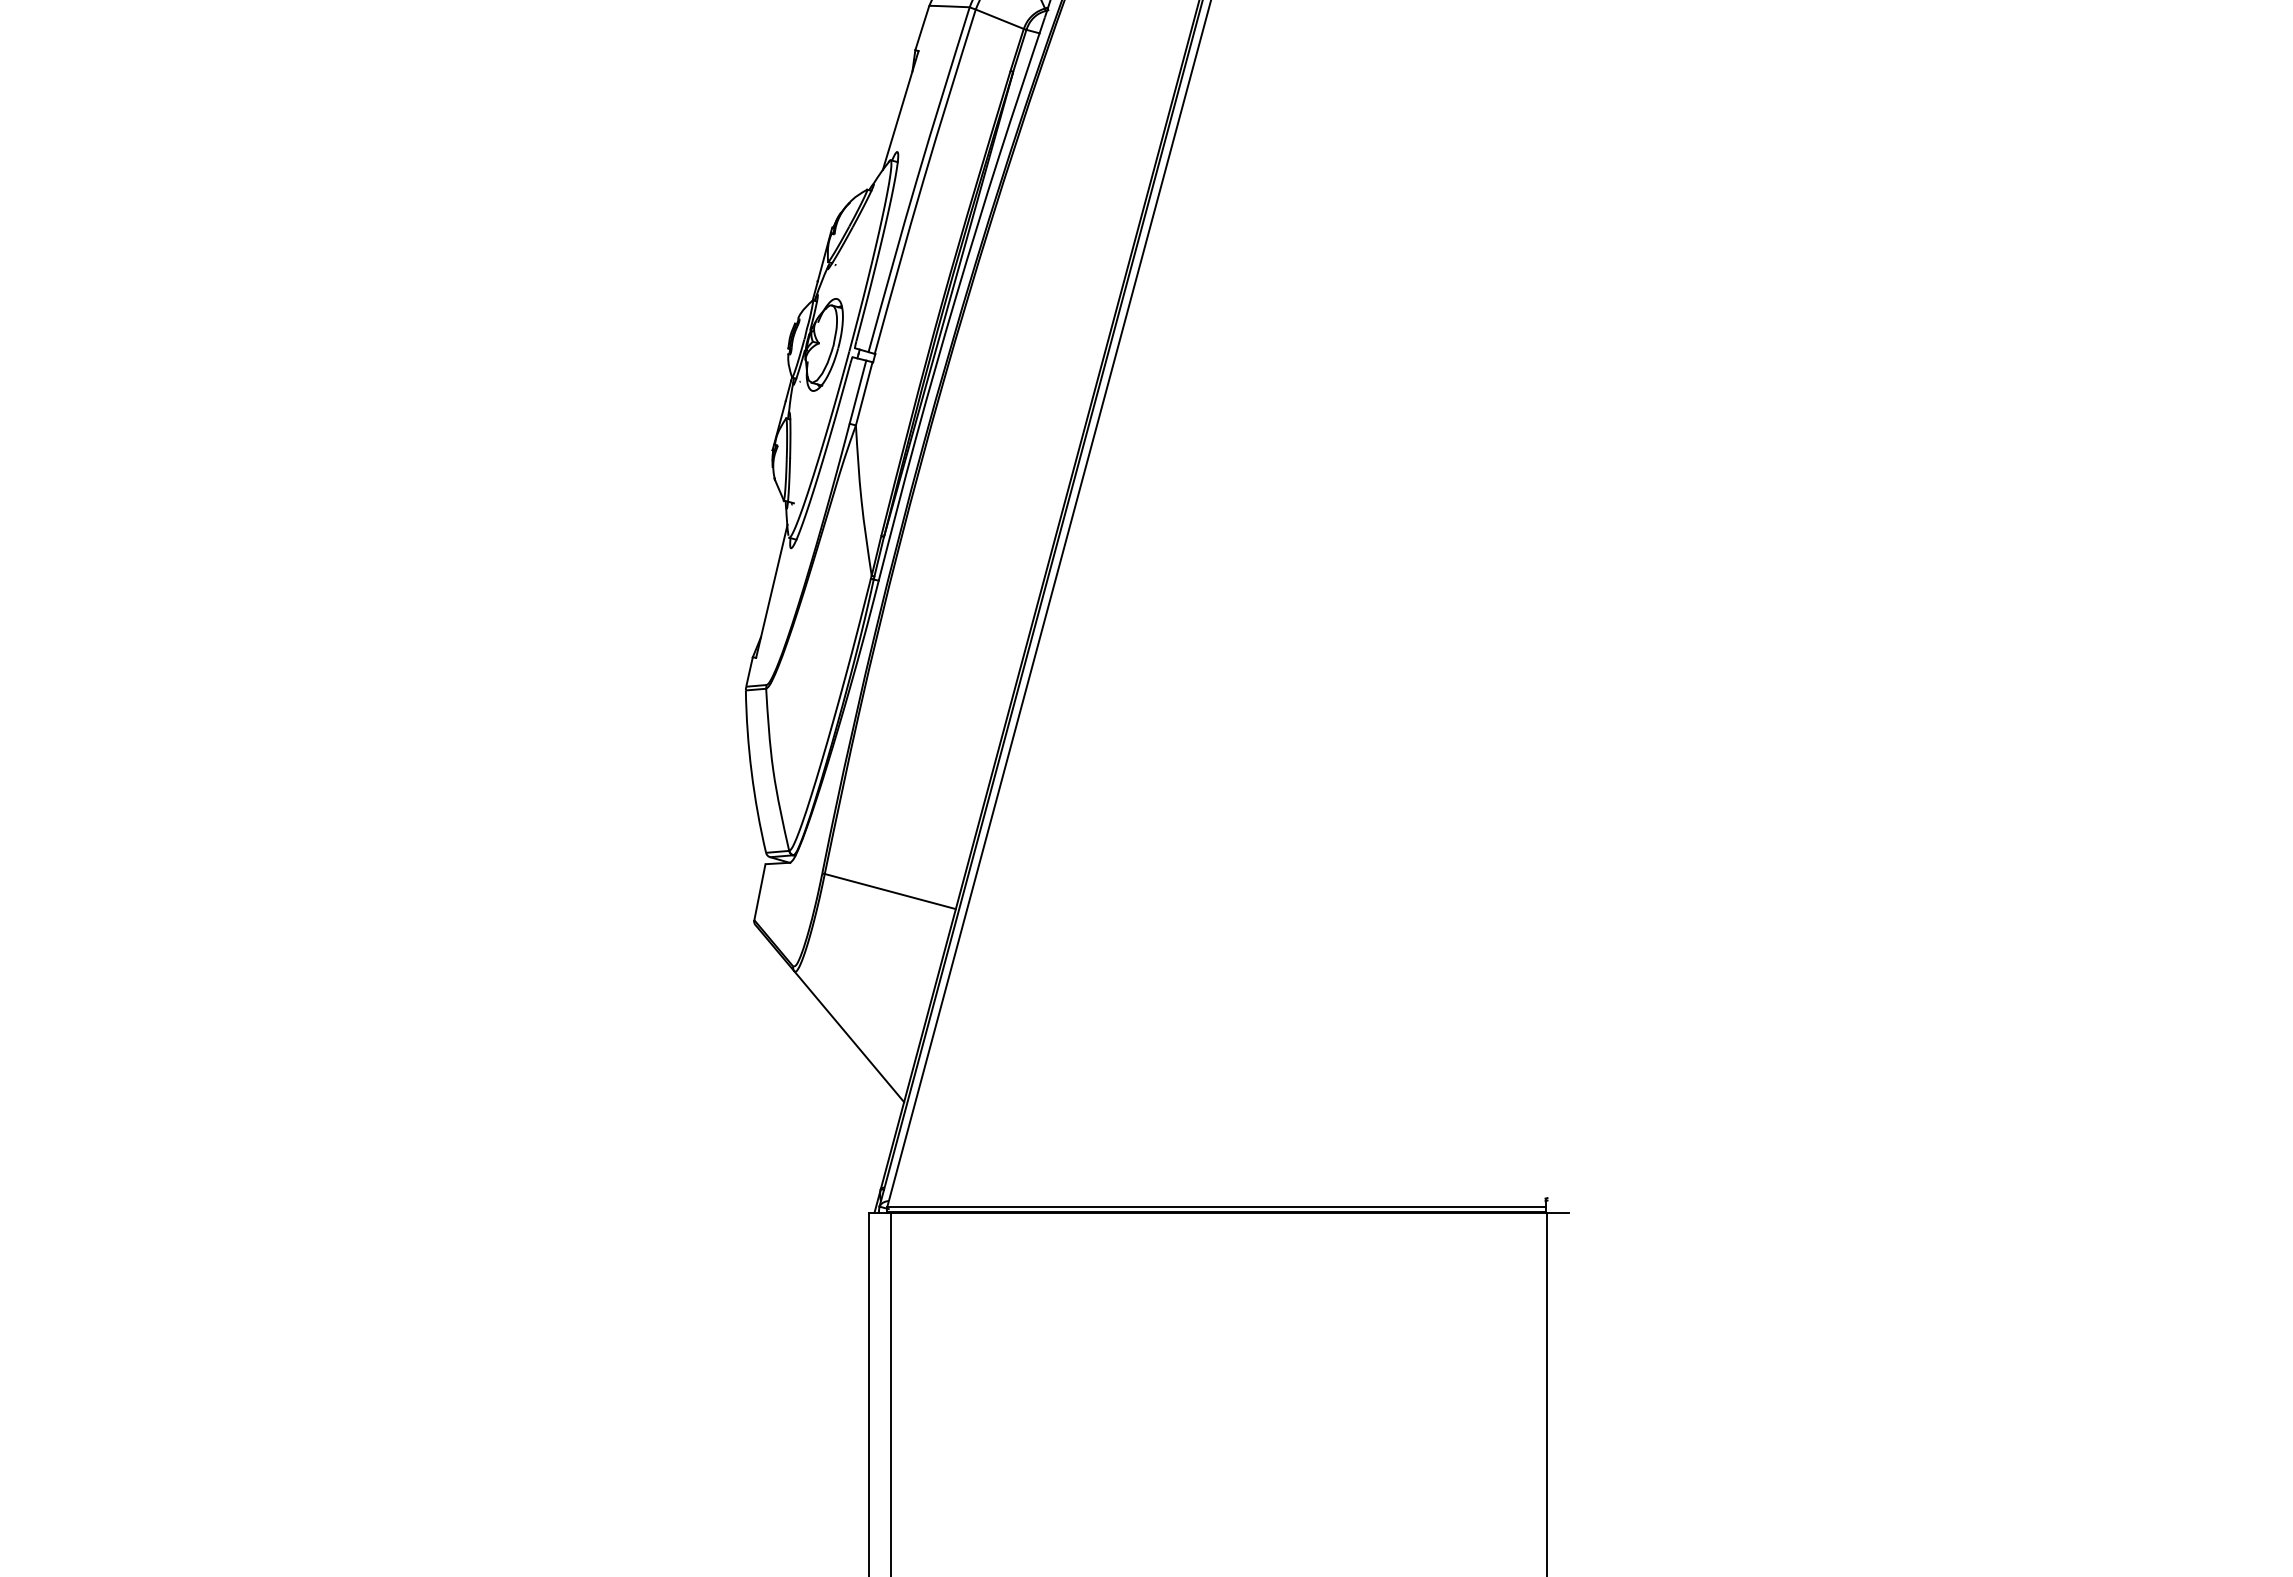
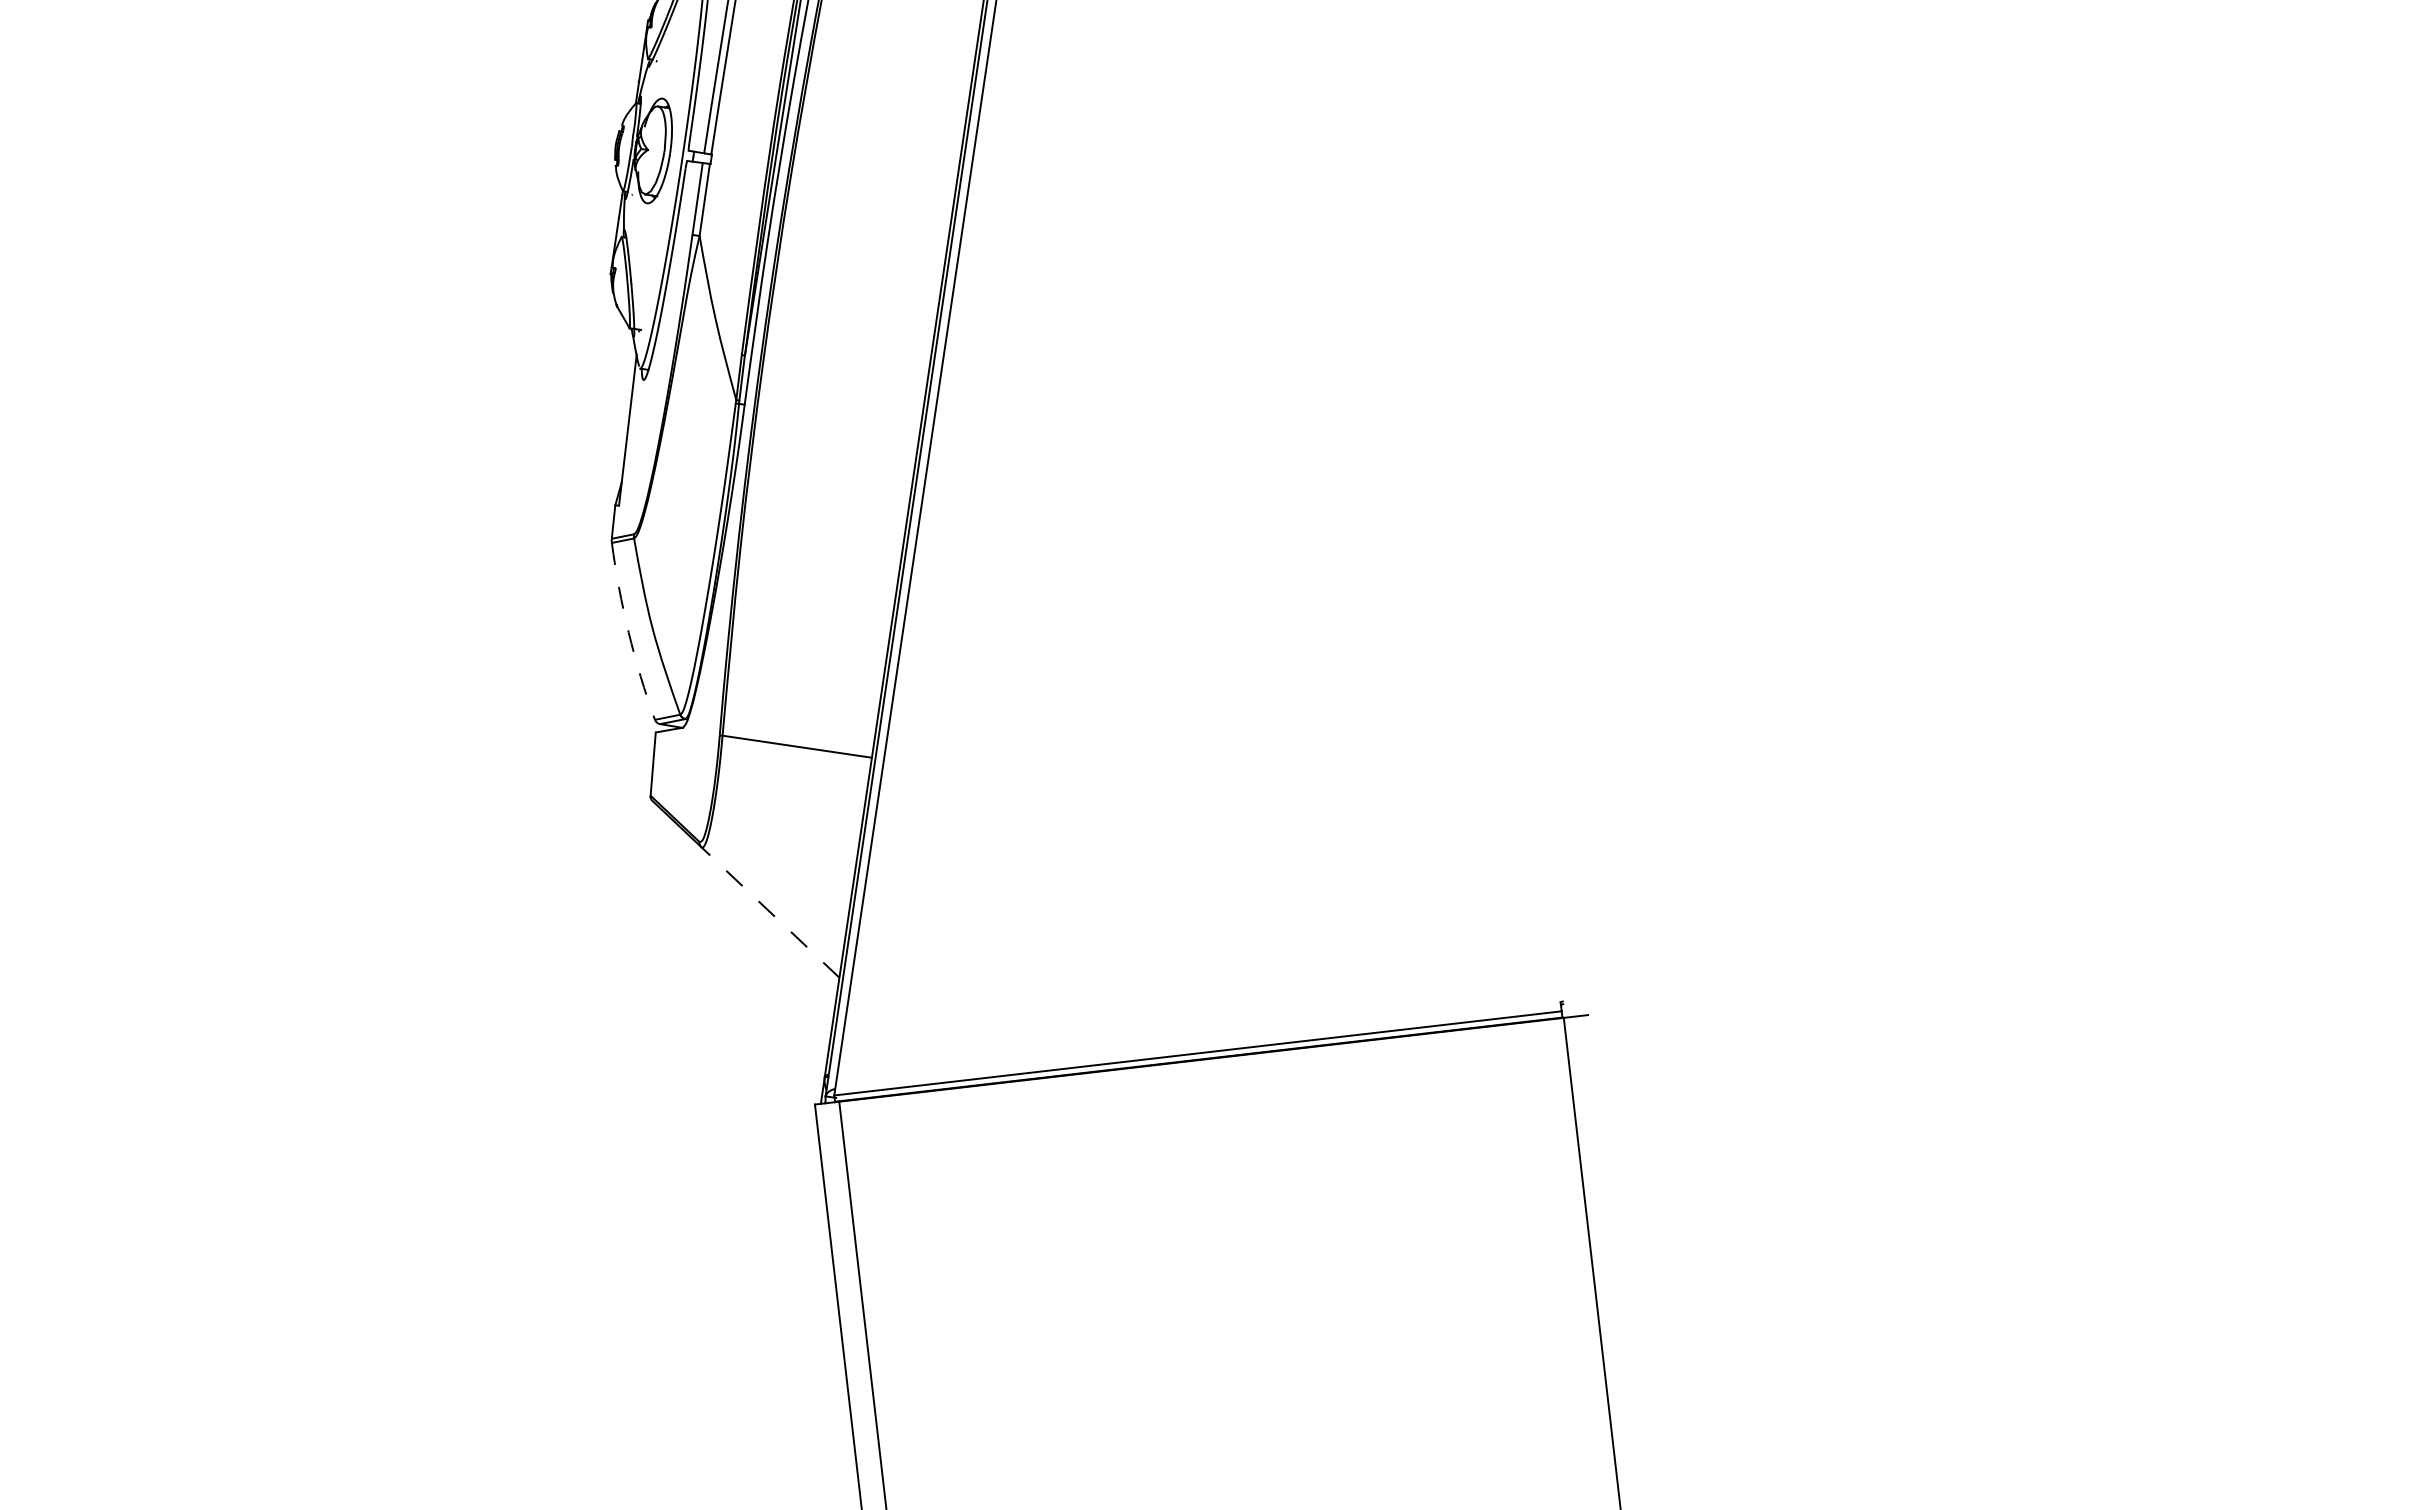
arc: (751, 772) -> (628, 632), solid -> dashed
line: (848, 1036) -> (769, 912), solid -> dashed

